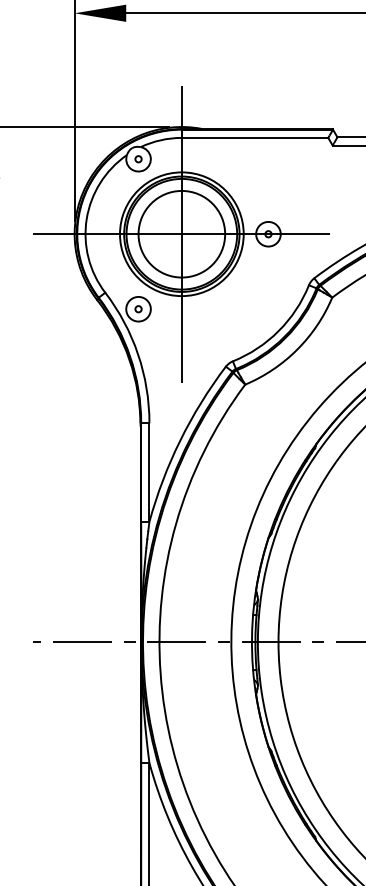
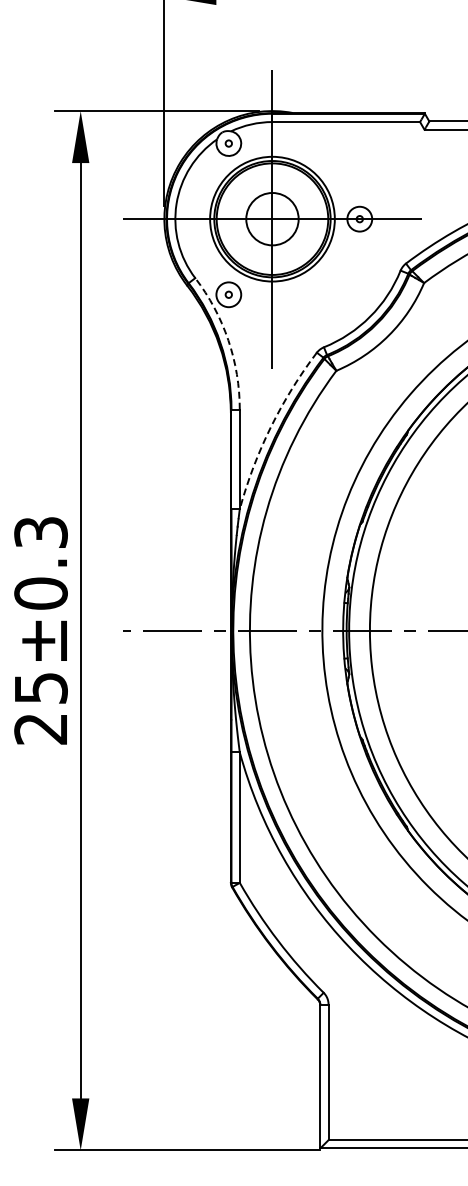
circle: (181, 233) -> (272, 218), size x0.6
arc: (138, 354) -> (228, 340), solid -> dashed
arc: (179, 440) -> (270, 427), solid -> dashed

